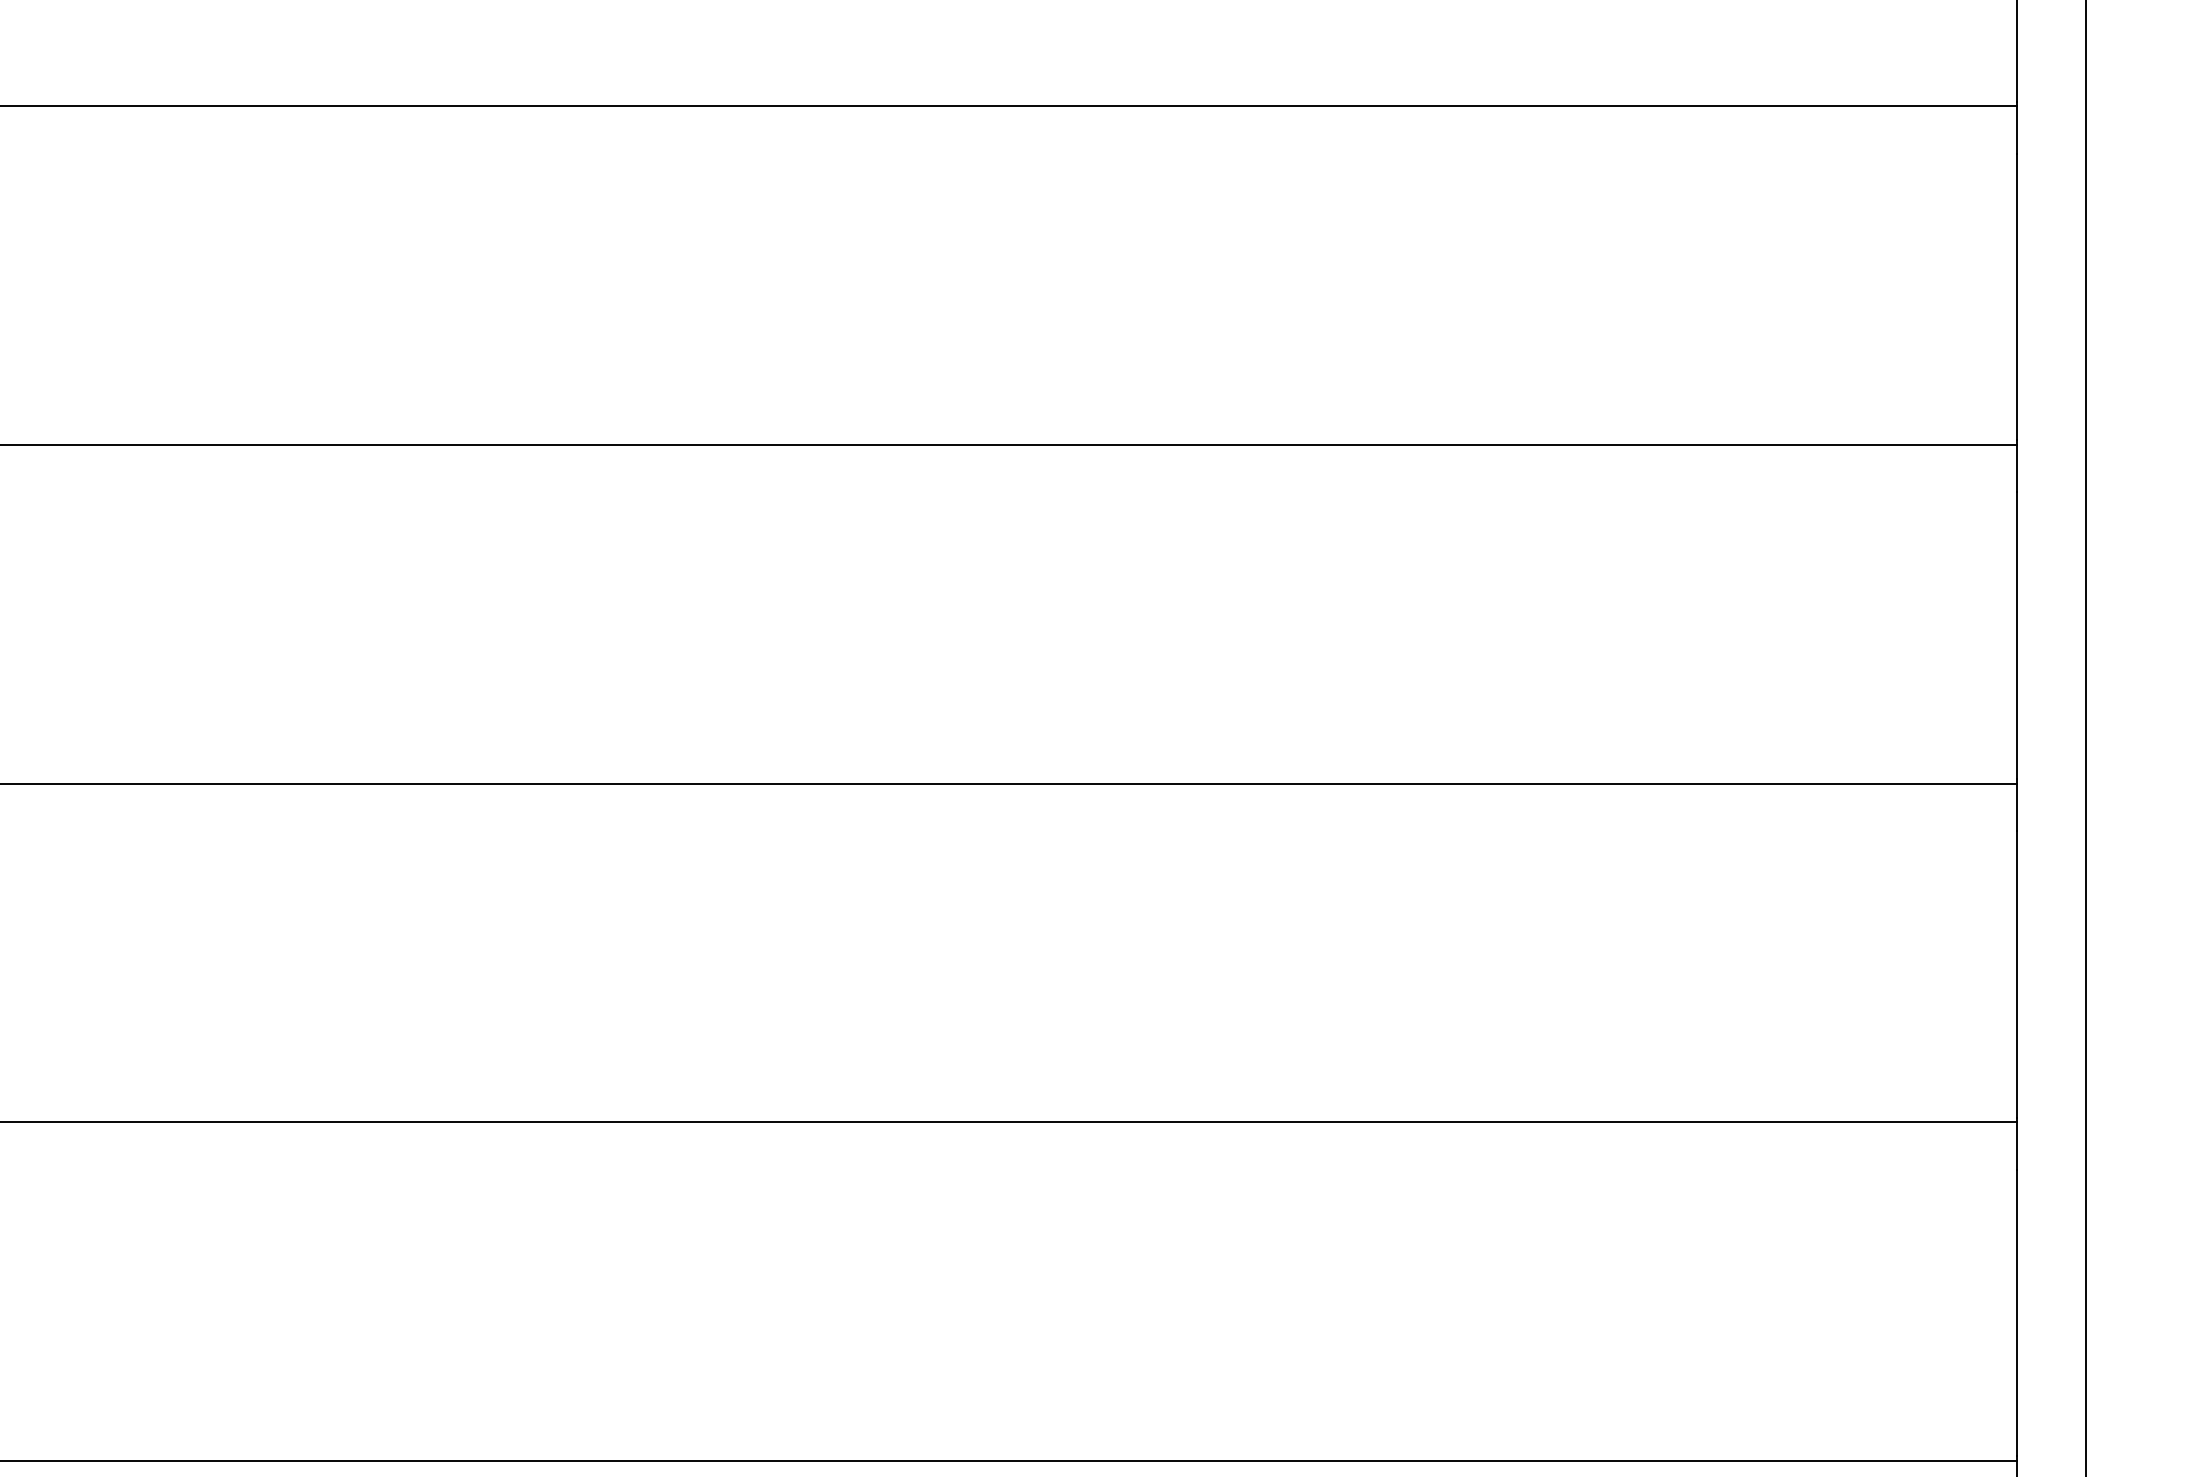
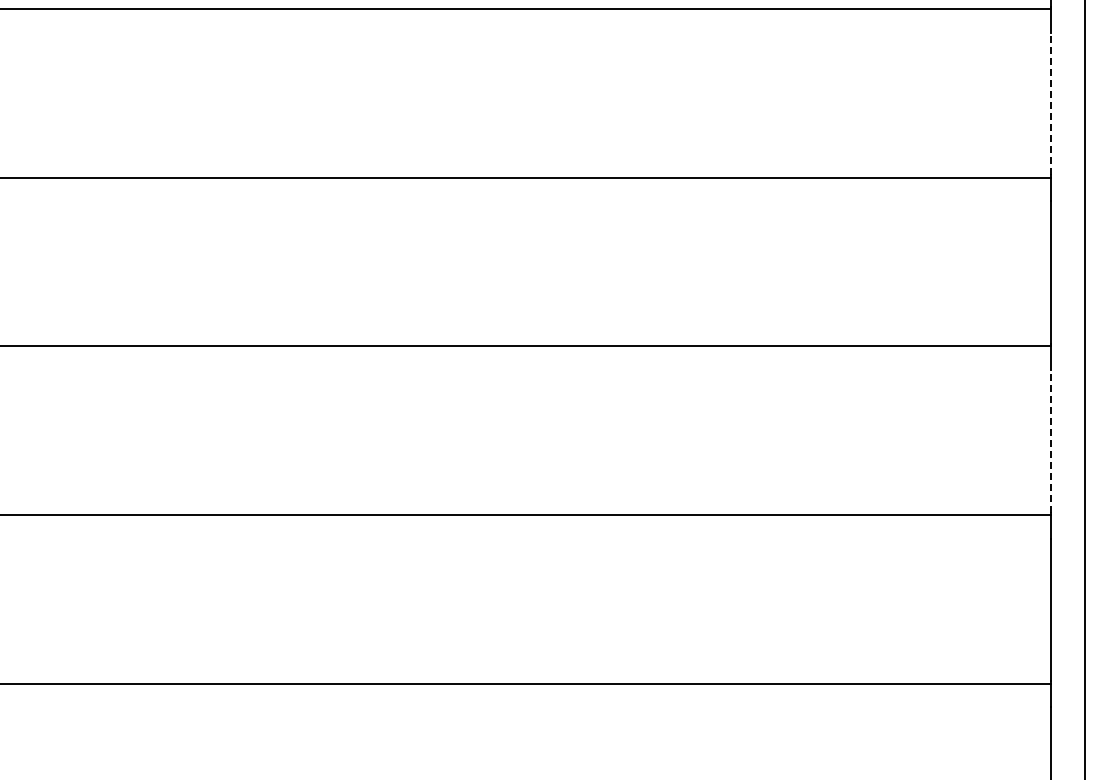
line: (2016, 295) -> (1050, 103), solid -> dashed
line: (2016, 972) -> (1050, 440), solid -> dashed

